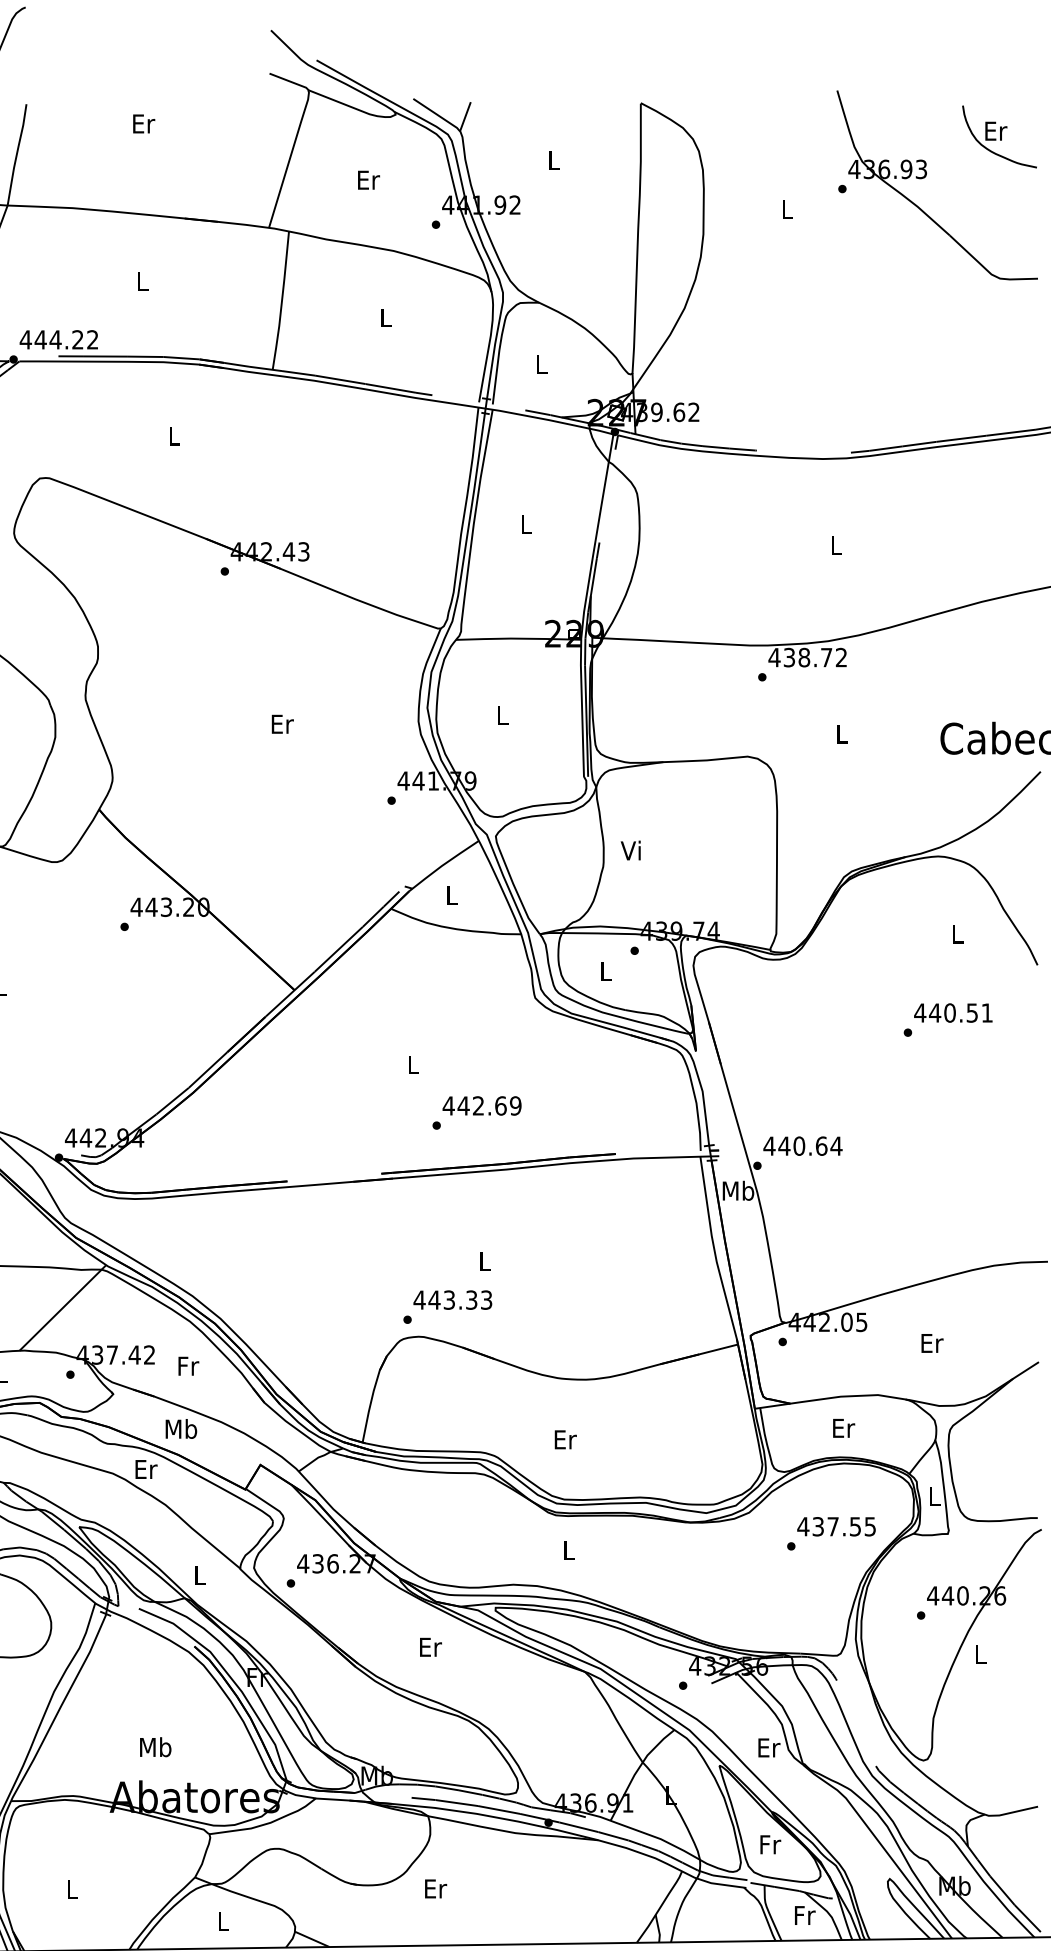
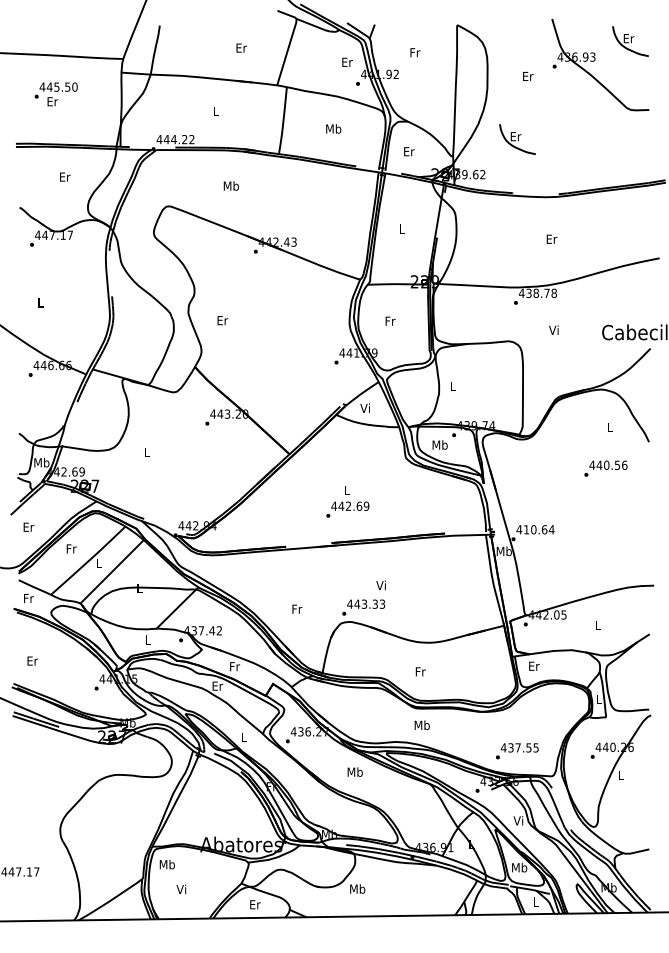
text: (143, 122) -> (241, 47), moved
text: (554, 159) -> (415, 52), L -> Fr
text: (368, 178) -> (347, 61), moved
text: (788, 207) -> (528, 75), L -> Er
text: (385, 316) -> (333, 128), L -> Mb
part: (765, 339) -> (517, 139), added
text: (542, 364) -> (409, 151), L -> Er
text: (172, 434) -> (230, 185), L -> Mb
text: (835, 544) -> (551, 238), L -> Er
text: (840, 655) -> (553, 292), 438.72 -> 438.78
text: (503, 713) -> (390, 320), L -> Fr
text: (282, 724) -> (222, 320), moved
text: (840, 732) -> (553, 329), L -> Vi
text: (629, 850) -> (451, 386), Vi -> L
text: (449, 893) -> (364, 407), L -> Vi
text: (604, 969) -> (439, 444), L -> Mb
text: (986, 1011) -> (624, 464), 440.51 -> 440.56
text: (476, 1112) -> (347, 509), moved
text: (784, 1145) -> (526, 529), 440.64 -> 410.64
text: (482, 1261) -> (380, 585), L -> Vi
text: (933, 1341) -> (598, 624), Er -> L
text: (189, 1364) -> (297, 608), moved
text: (844, 1426) -> (534, 665), moved
text: (180, 1428) -> (234, 666), Mb -> Fr
text: (565, 1439) -> (420, 671), Er -> Fr
text: (831, 1534) -> (517, 751), moved
text: (567, 1550) -> (421, 725), L -> Mb
text: (428, 1645) -> (354, 771), Er -> Mb
text: (153, 1747) -> (166, 864), moved
text: (767, 1747) -> (518, 820), Er -> Vi
text: (769, 1844) -> (519, 867), Fr -> Mb
text: (434, 1887) -> (357, 888), Er -> Mb
text: (71, 1889) -> (181, 889), L -> Vi
text: (804, 1914) -> (536, 901), Fr -> L
text: (224, 1920) -> (255, 904), L -> Er

